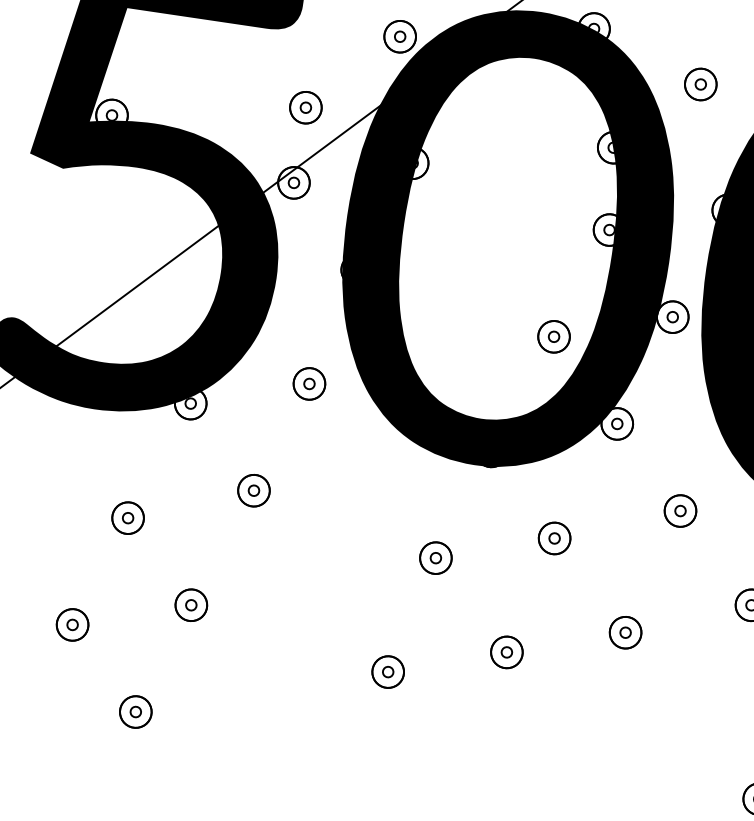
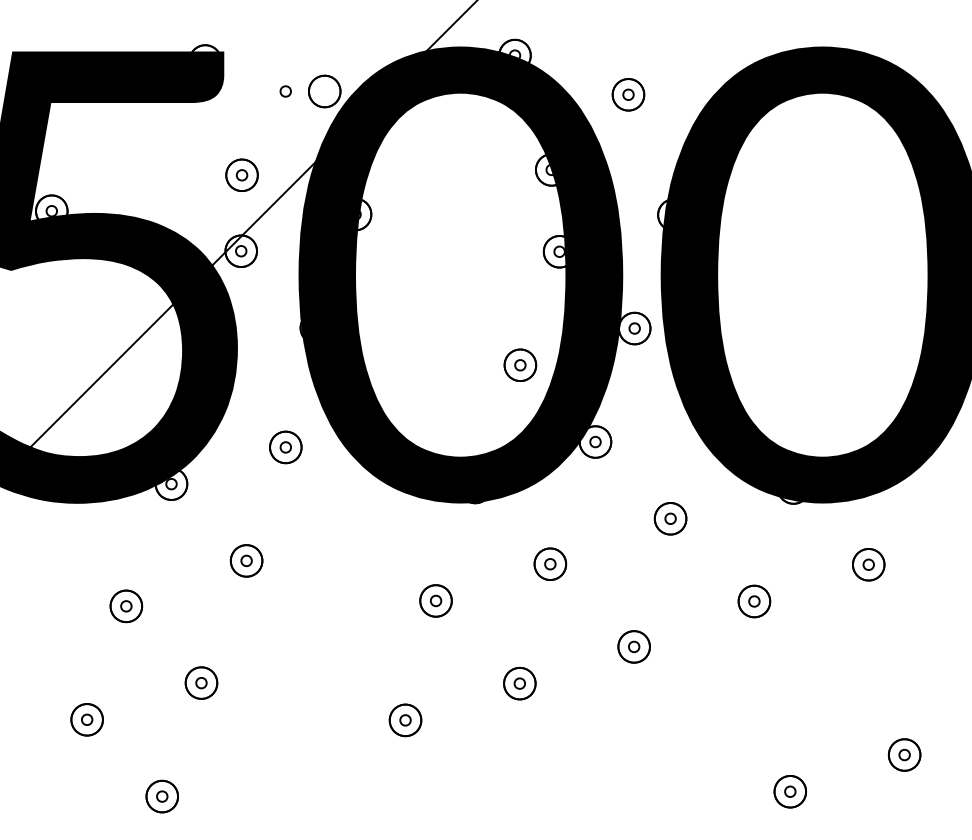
part: (399, 36) -> (285, 91), moved

